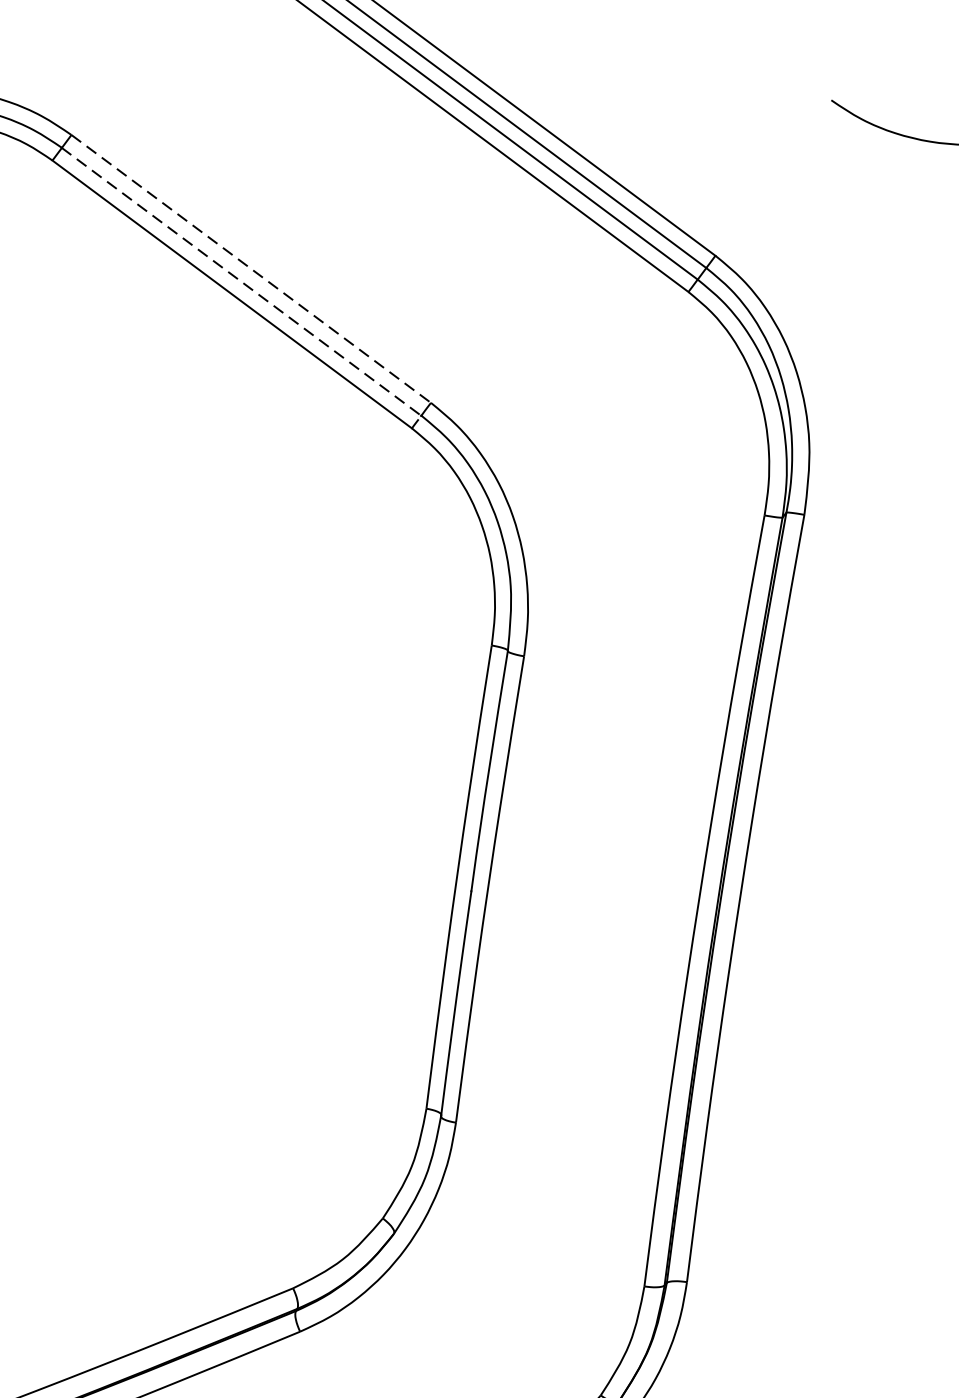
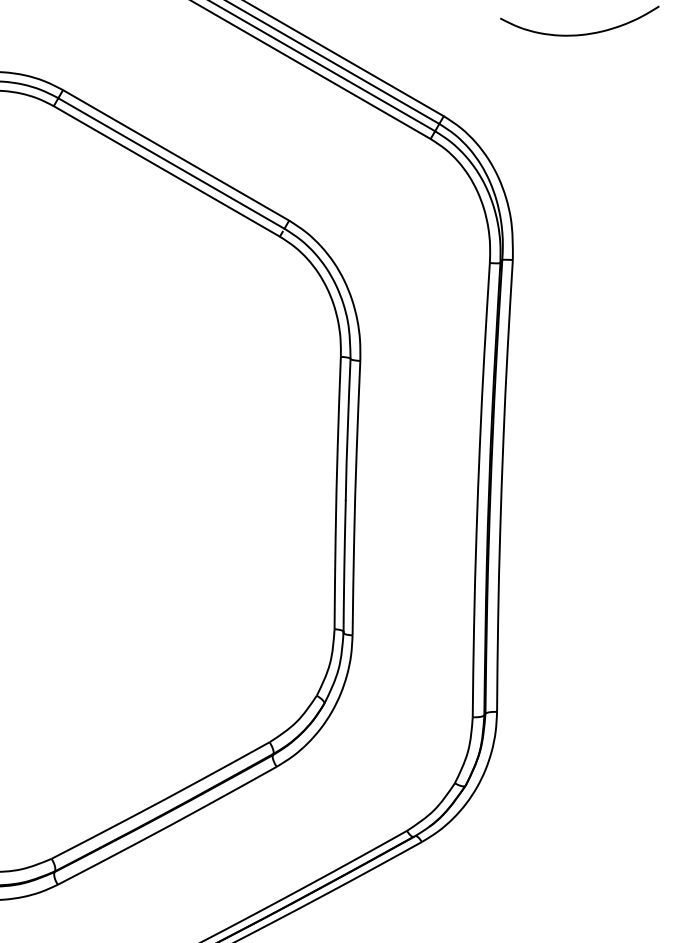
line: (251, 269) -> (176, 155), dashed -> solid
line: (241, 281) -> (171, 163), dashed -> solid

